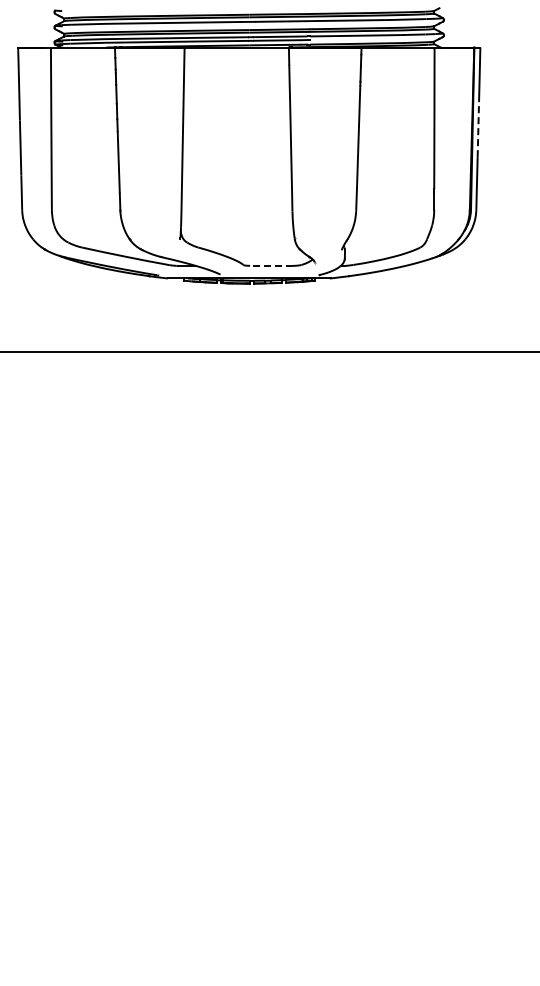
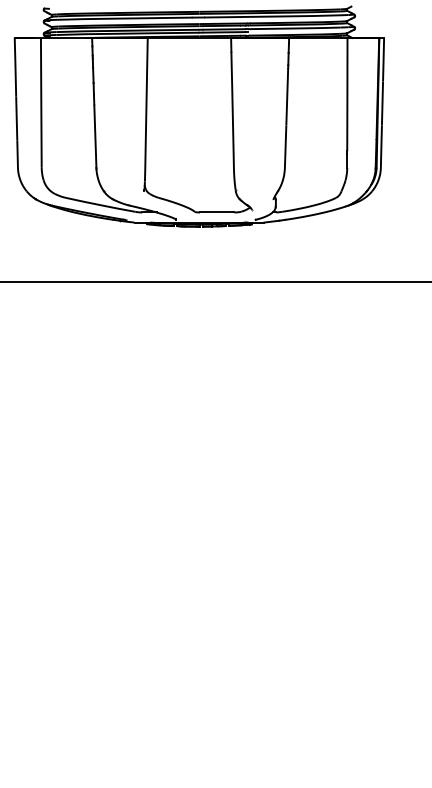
line: (478, 129) -> (382, 103), dashed -> solid
line: (271, 265) -> (217, 212), dashed -> solid

